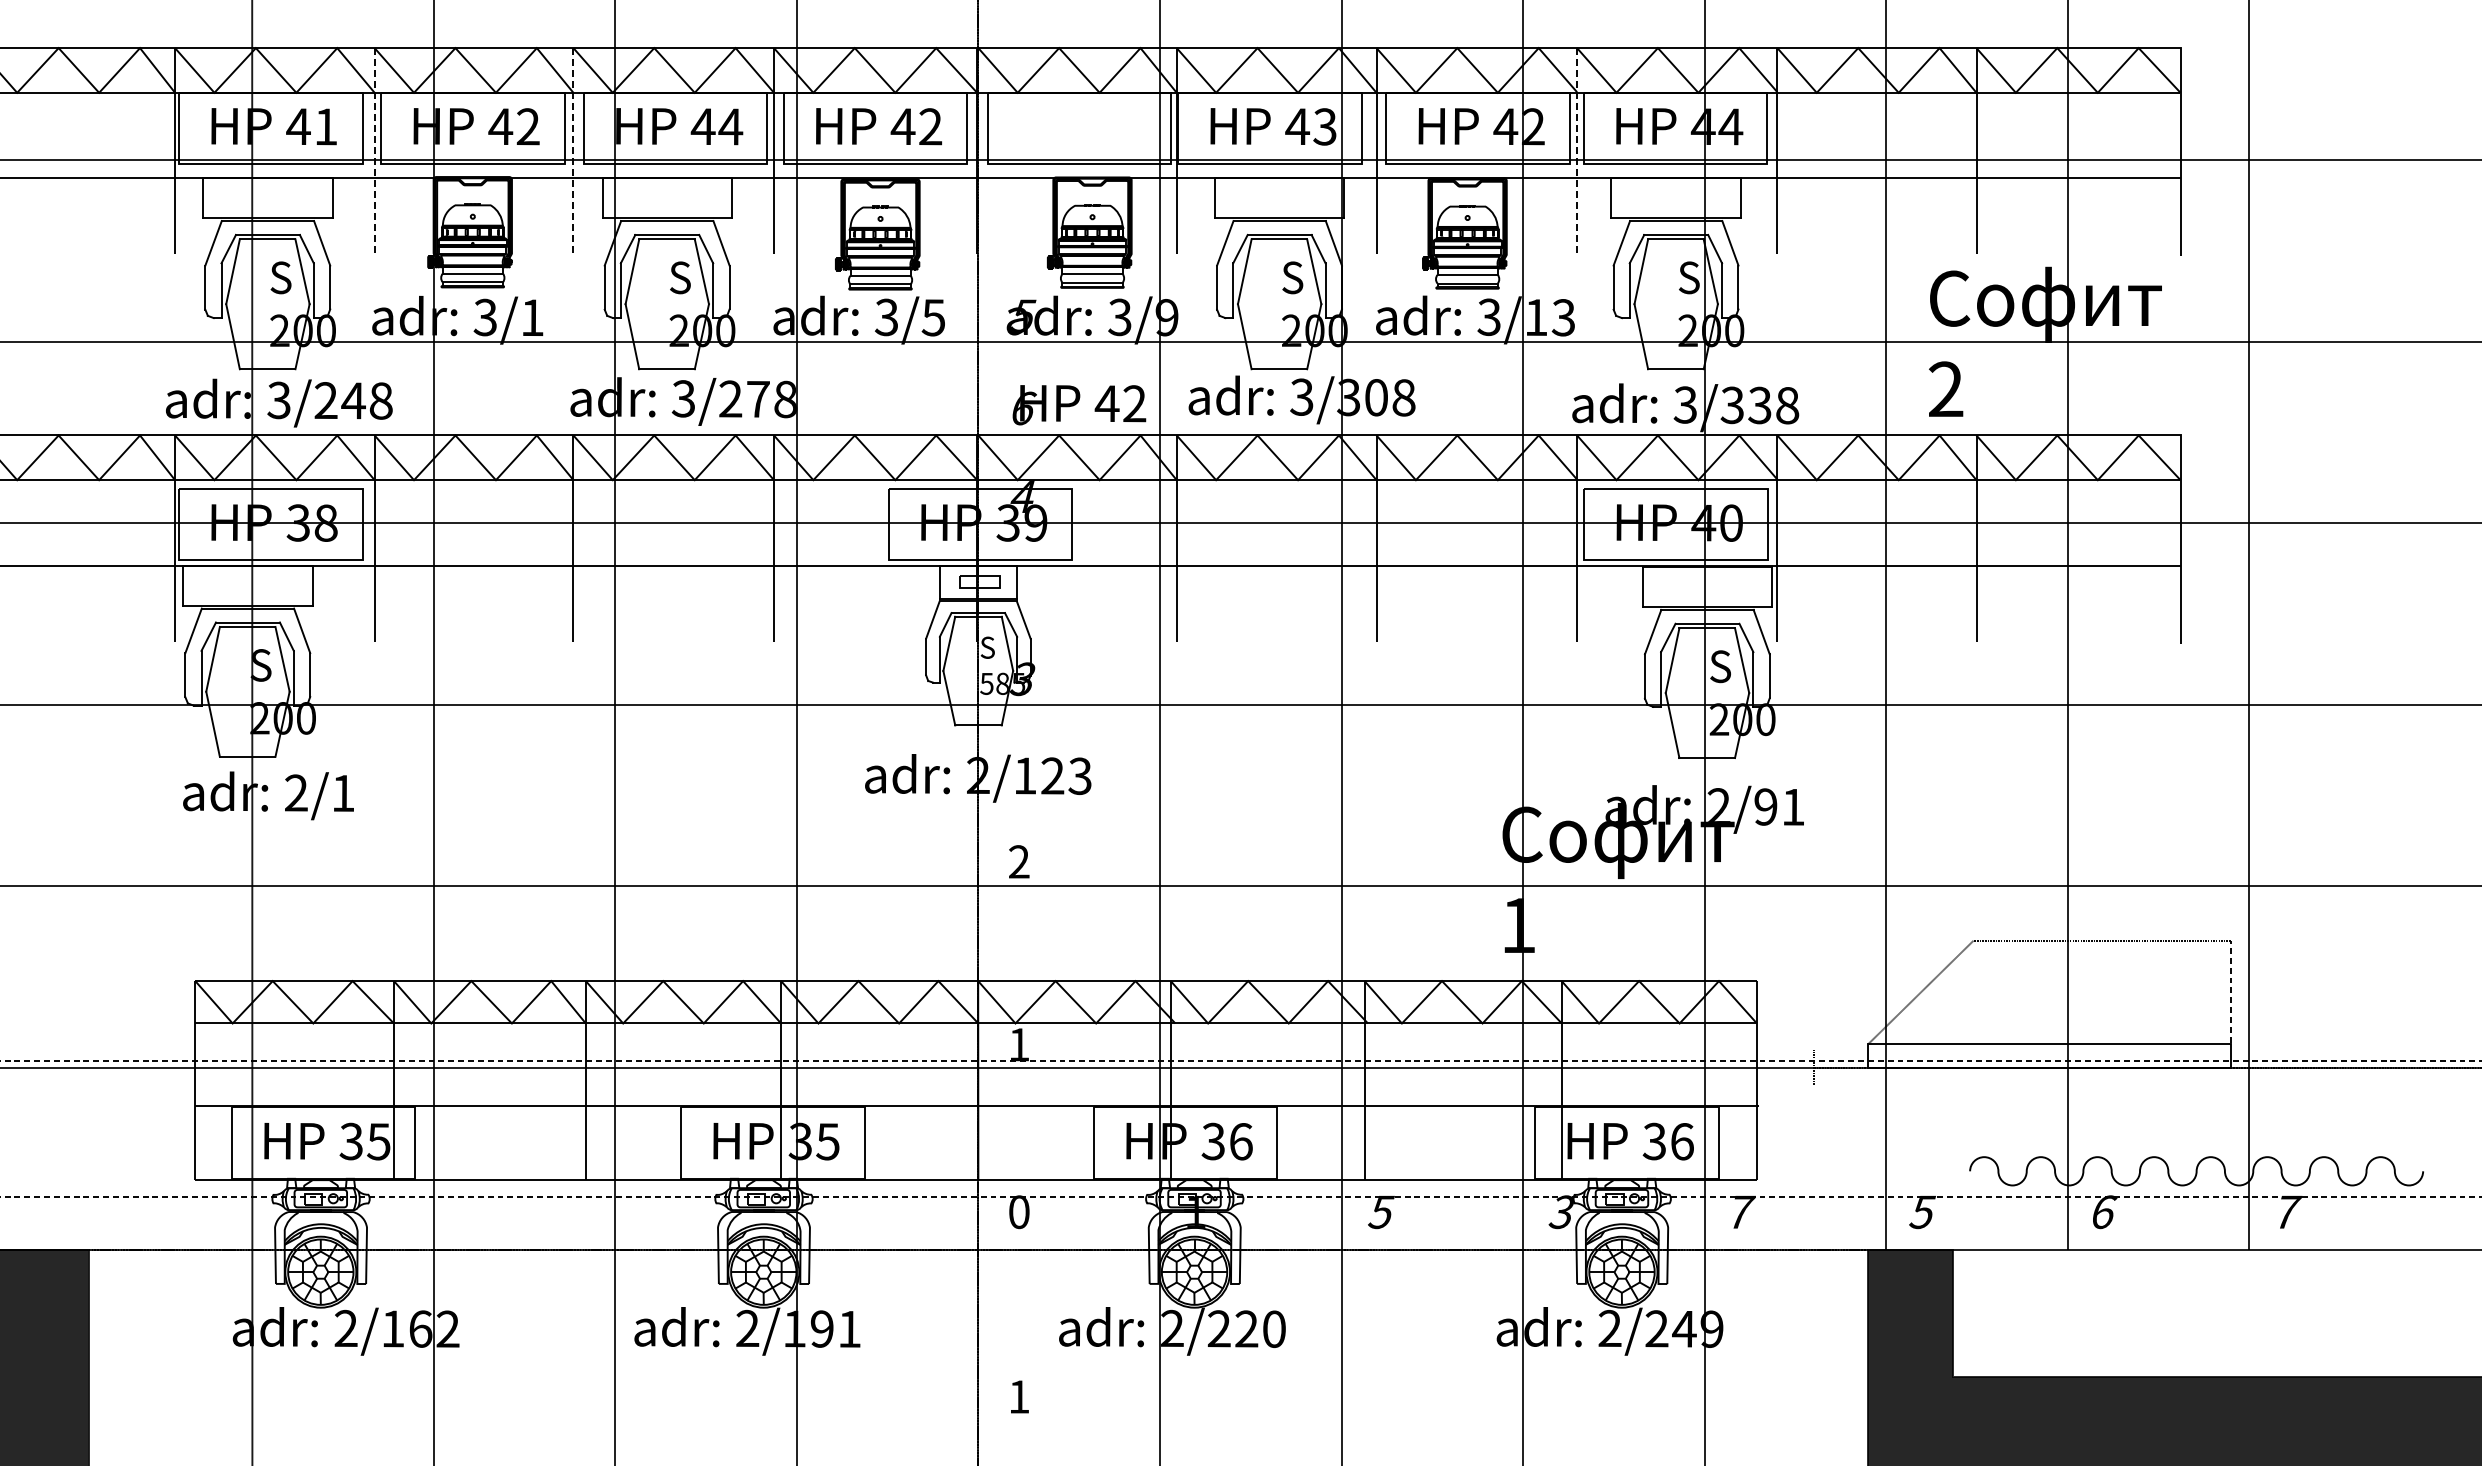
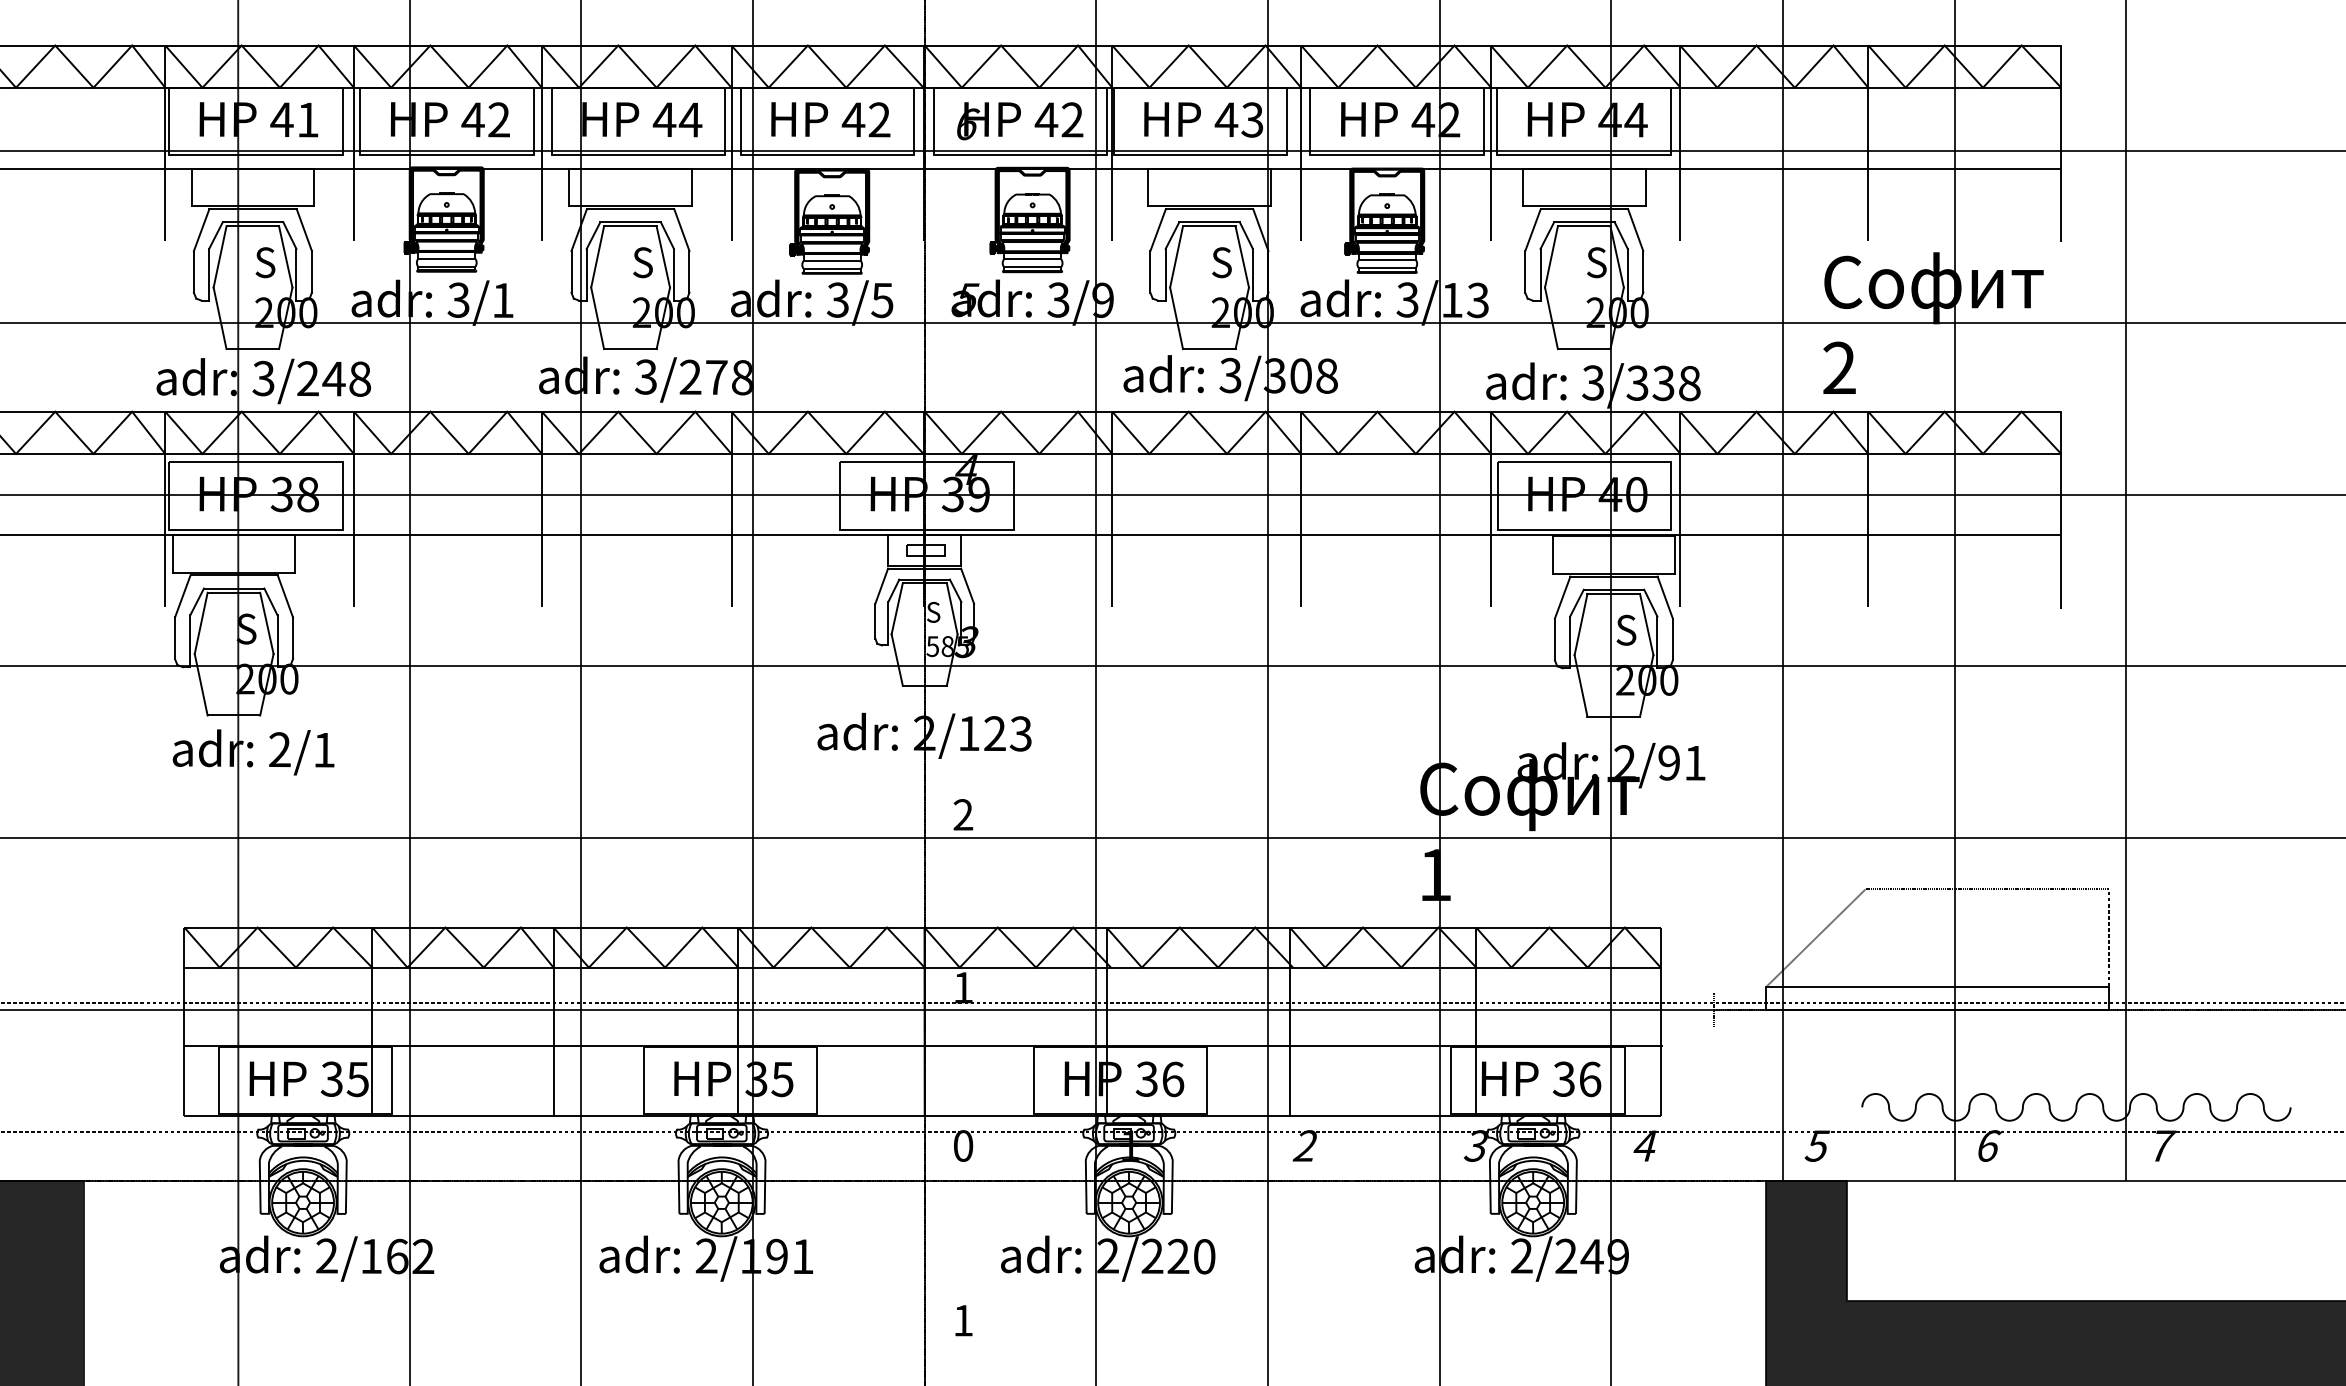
line: (374, 151) -> (353, 143), dashed -> solid
line: (573, 151) -> (541, 143), dashed -> solid
line: (1577, 151) -> (1491, 143), dashed -> solid
text: (1079, 405) -> (1020, 121), moved
text: (1741, 1211) -> (1646, 1145), 7 -> 4
text: (1380, 1212) -> (1304, 1146), 5 -> 2

